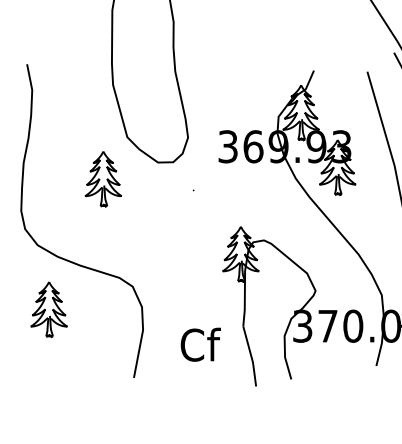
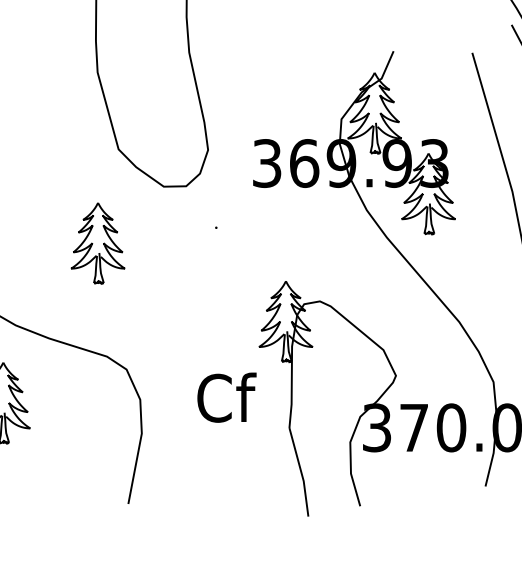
part: (102, 179) -> (96, 244), moved
text: (200, 344) -> (226, 397), moved

